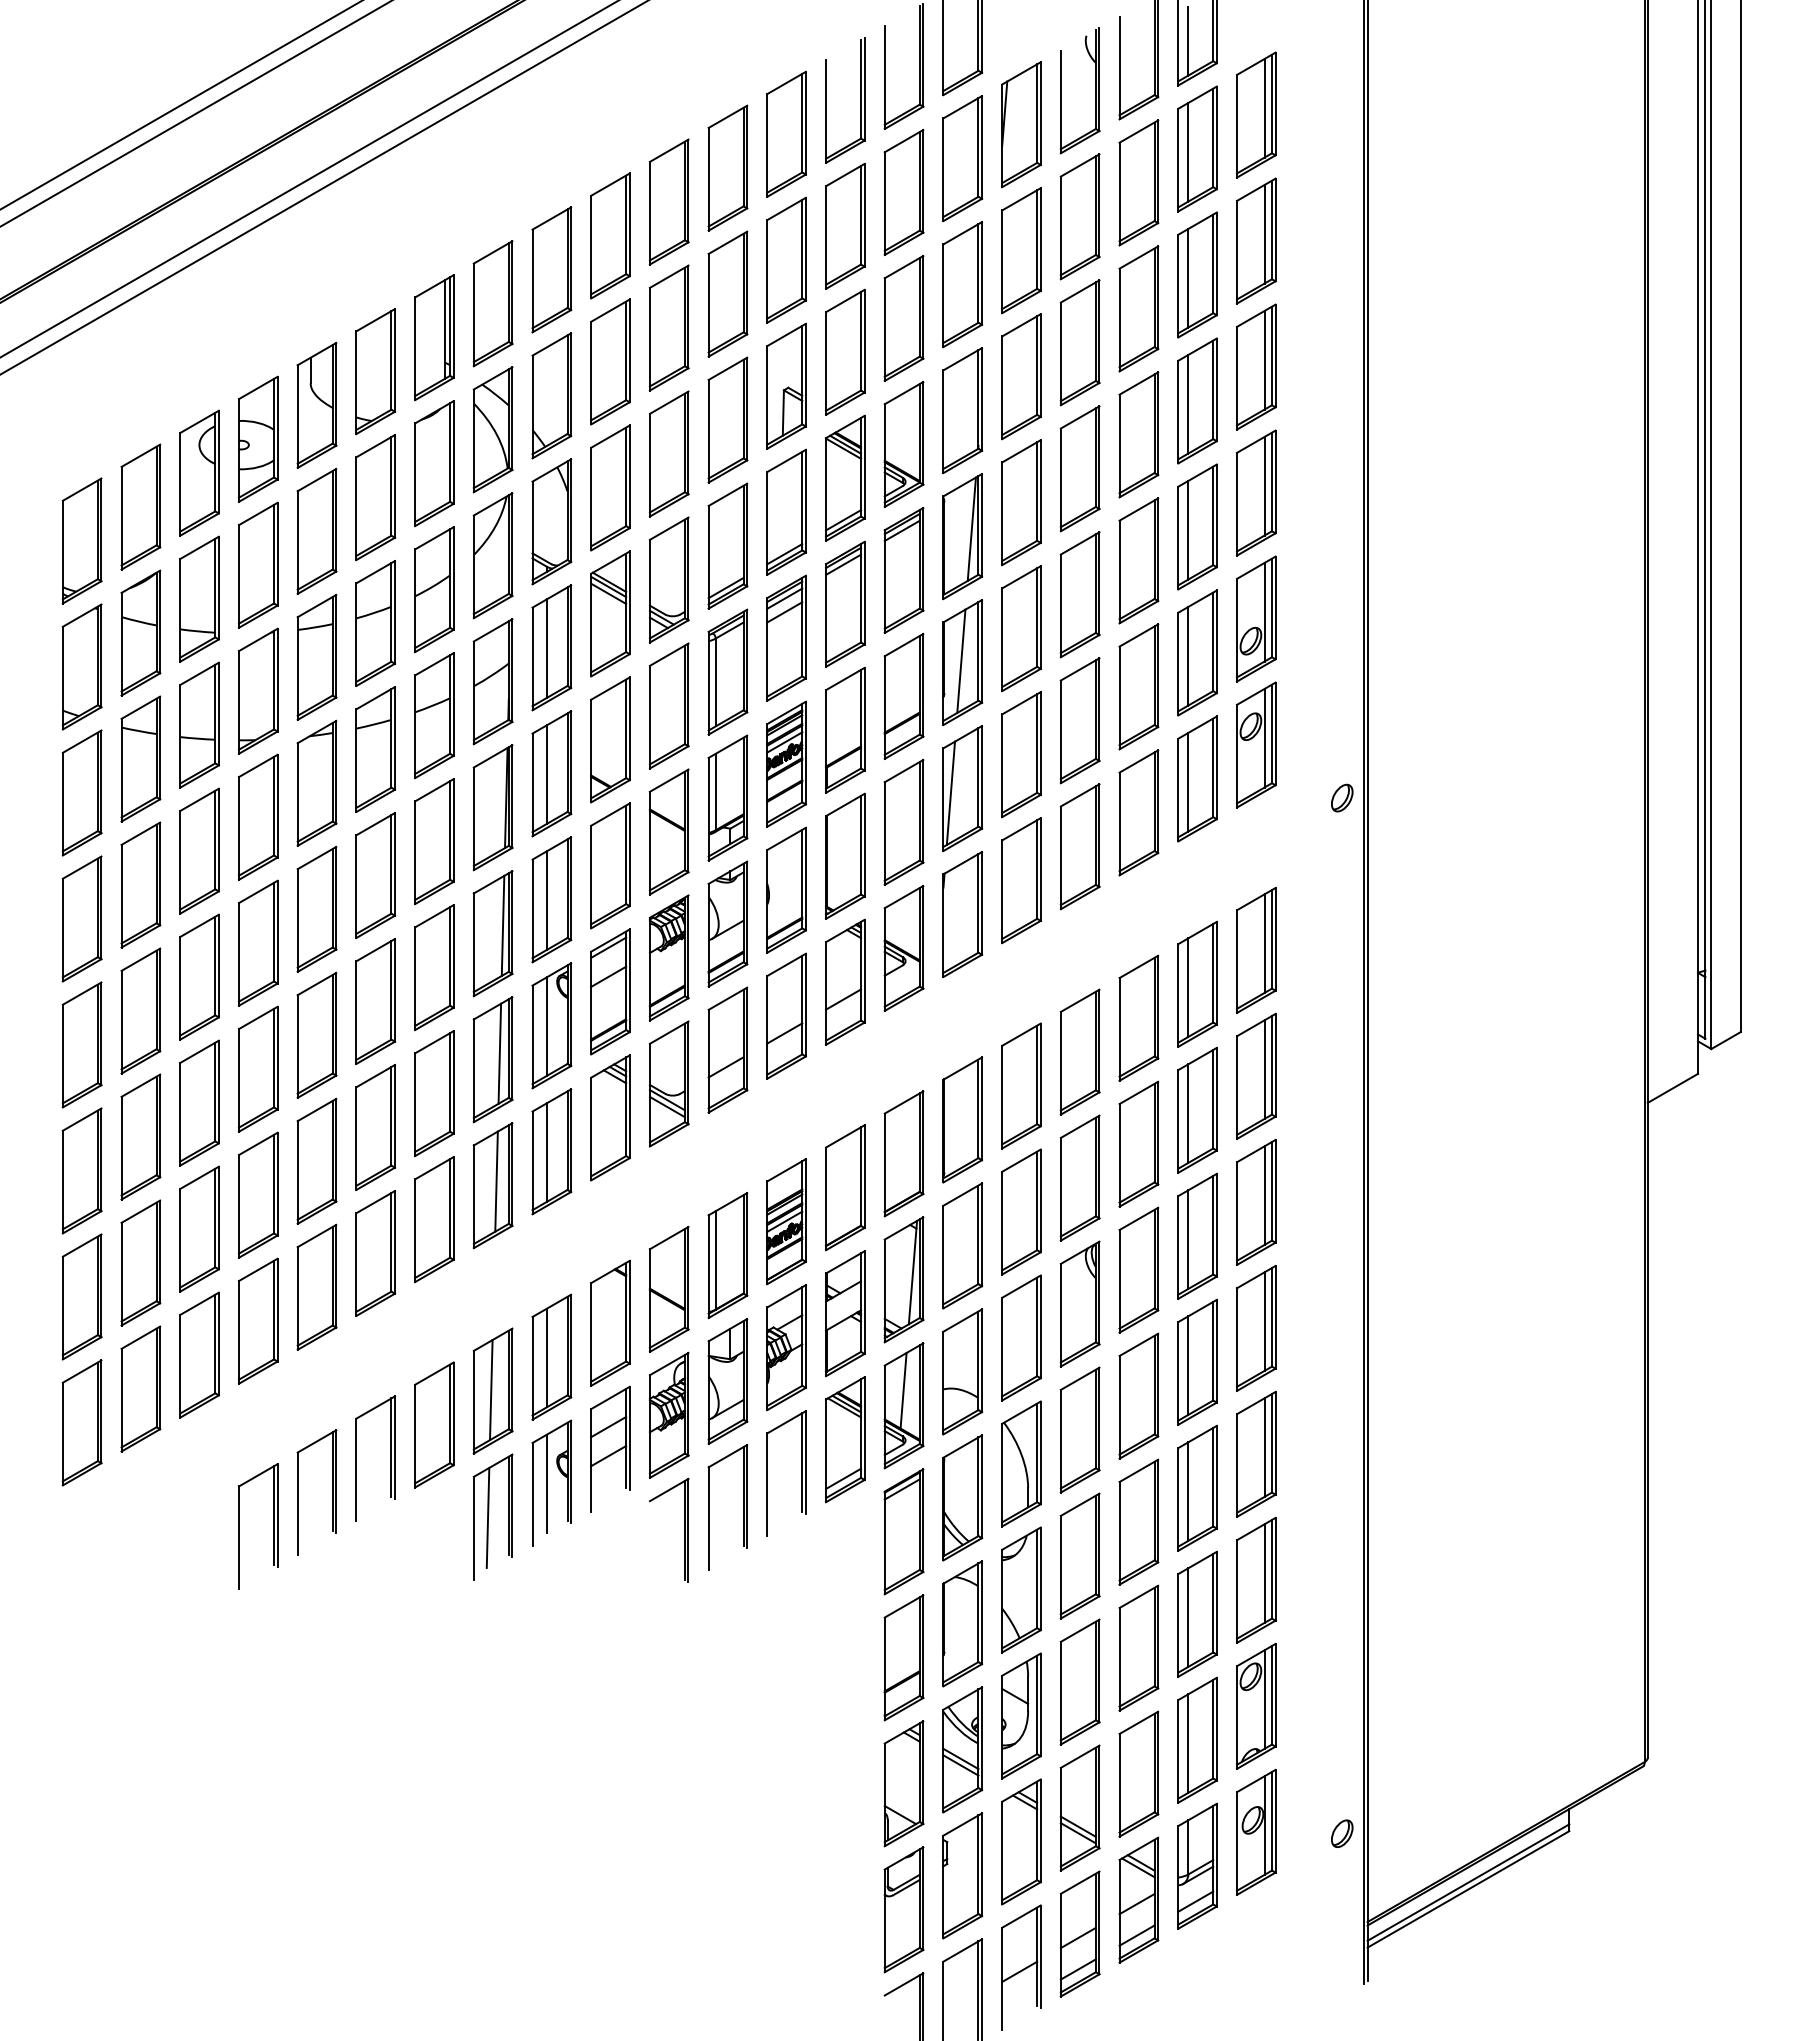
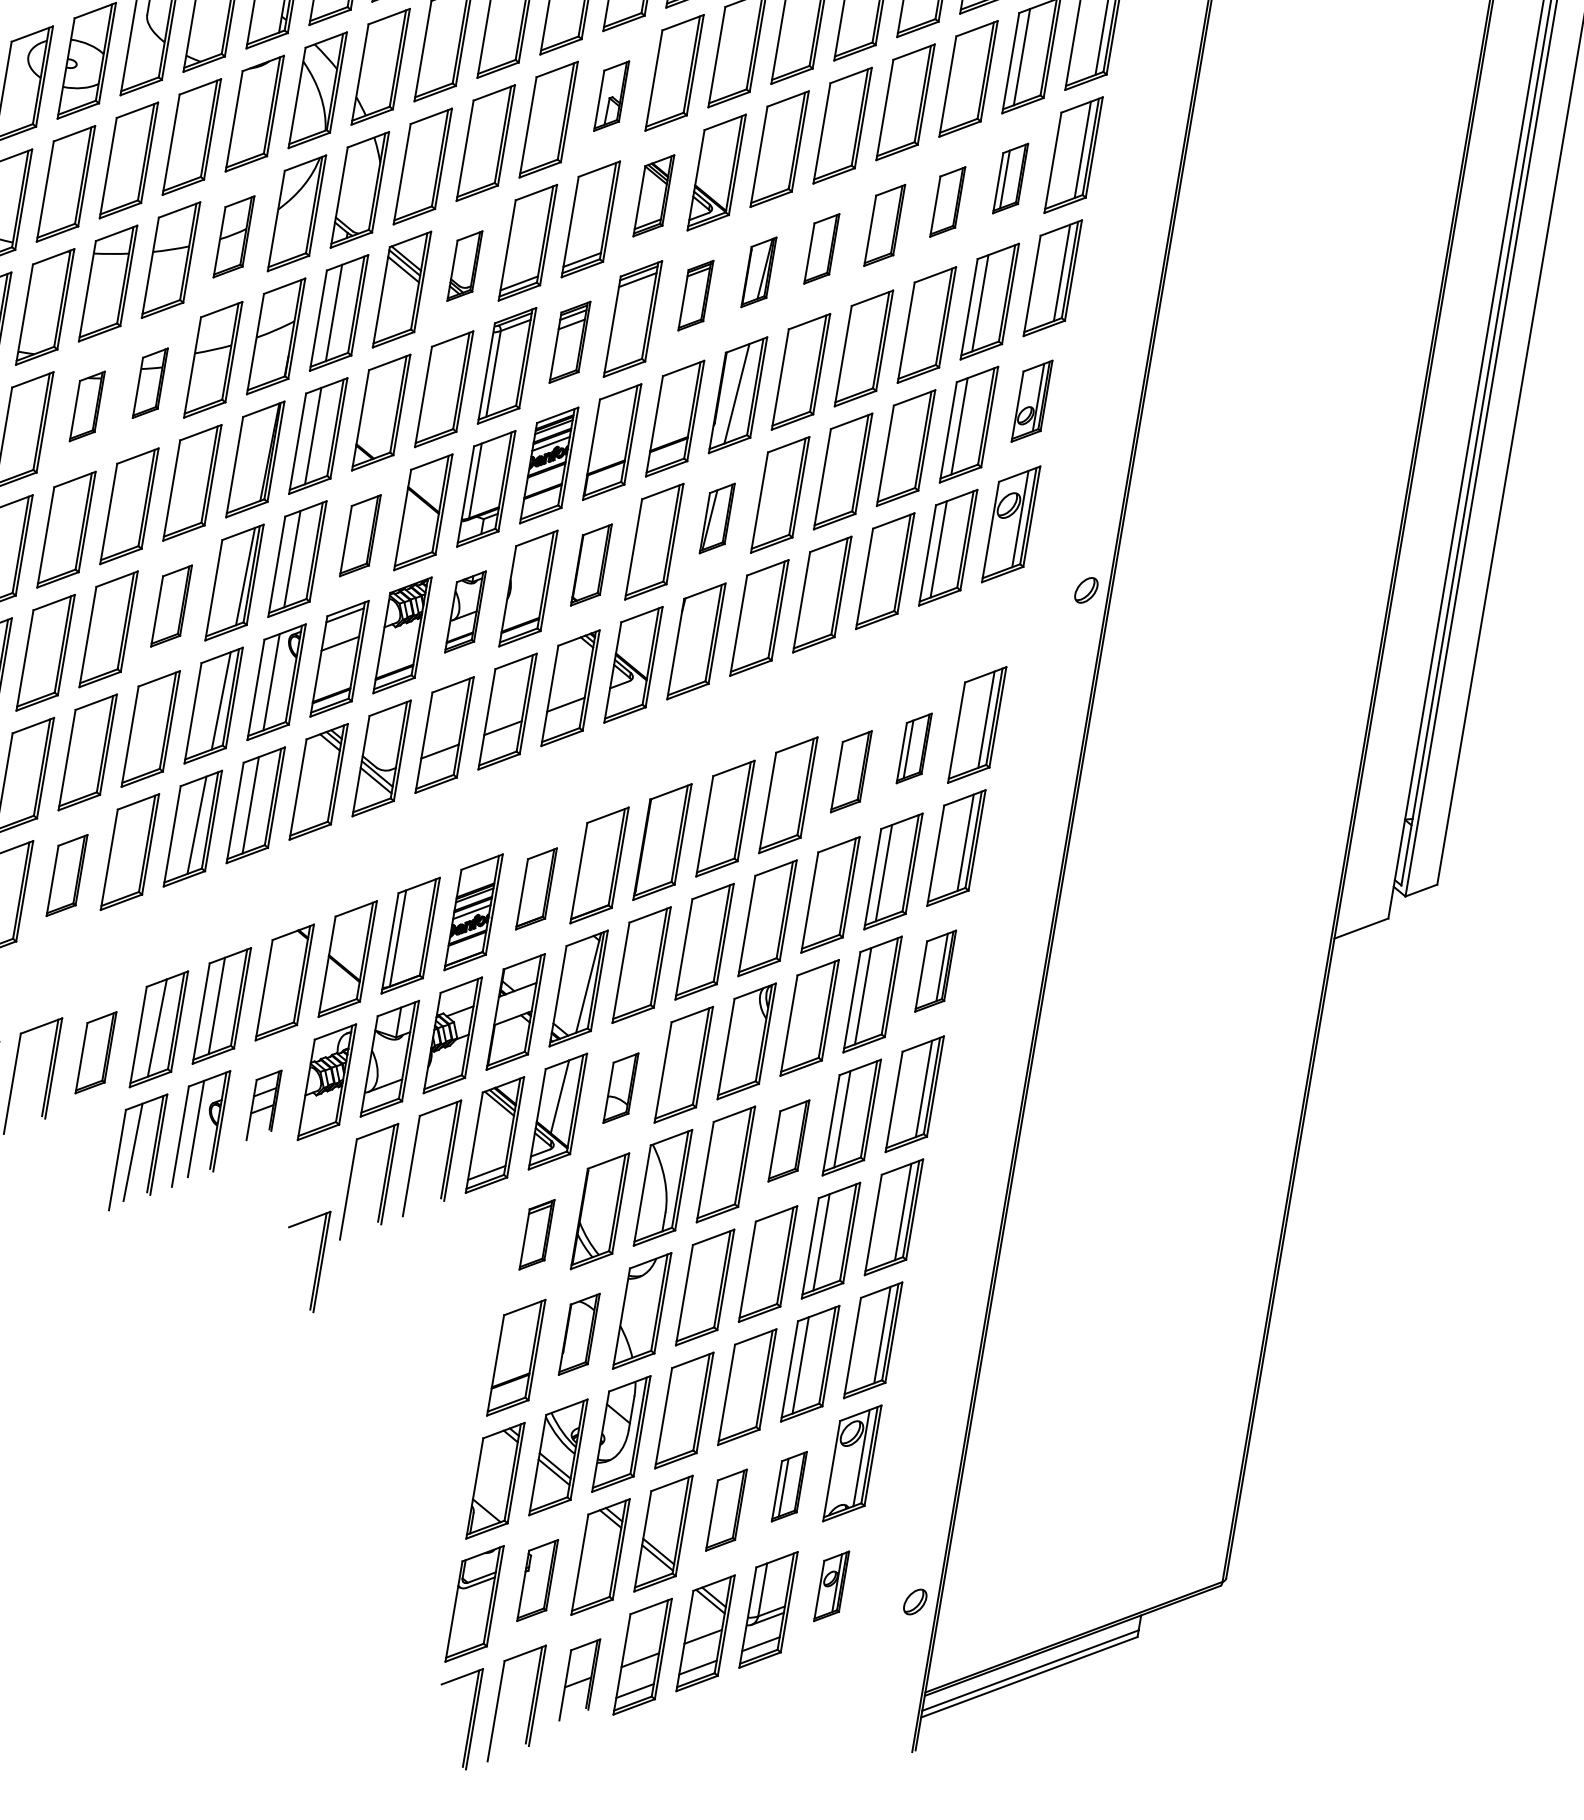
part: (786, 385) -> (611, 95), size x0.6
part: (1197, 400) -> (1010, 178), size x0.6
part: (1138, 434) -> (947, 201), size x0.6
part: (1079, 468) -> (884, 224), size x0.7
part: (845, 477) -> (654, 195), size x0.7
part: (1021, 502) -> (821, 248), size x0.6
part: (962, 536) -> (758, 272), size x0.6
part: (903, 570) -> (695, 295), size x0.6
part: (668, 579) -> (464, 265), size x0.6
part: (434, 589) -> (234, 236), size x0.7
part: (1256, 618) -> (1032, 400), size x0.7
part: (786, 637) -> (570, 341), size x0.7
part: (375, 749) -> (150, 383), size x0.6
part: (316, 782) -> (87, 405), size x0.6
part: (962, 788) -> (717, 518), size x0.6
part: (845, 855) -> (591, 564), size x0.7
part: (610, 865) -> (360, 535), size x0.7
part: (727, 923) -> (465, 611), size x0.7
part: (434, 967) -> (171, 605), size x0.7
part: (1197, 984) -> (914, 748), size x0.6
part: (1138, 1017) -> (851, 771), size x0.7
part: (844, 1187) -> (535, 888), size x0.7
part: (1256, 1202) -> (935, 971), size x0.7
part: (375, 1253) -> (66, 875), size x0.7
part: (962, 1371) -> (620, 1087), size x0.6
part: (1138, 1395) -> (788, 1140), size x0.7
part: (434, 1424) -> (96, 1052), size x0.7
part: (610, 1448) -> (264, 1104), size x0.6
part: (684, 1529) -> (318, 1260), moved
part: (903, 1531) -> (536, 1234), size x0.6
part: (962, 1623) -> (579, 1333), size x0.7
part: (1197, 1739) -> (789, 1486), size x0.6
part: (1138, 1773) -> (726, 1509), size x0.7
part: (1256, 1831) -> (831, 1585), size x0.6
part: (962, 1875) -> (537, 1580), size x0.7
part: (1021, 1967) -> (579, 1679), size x0.7

